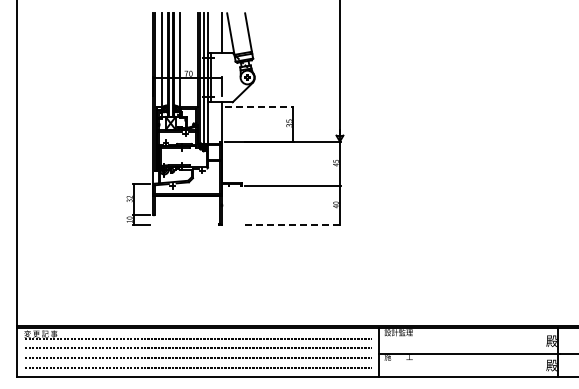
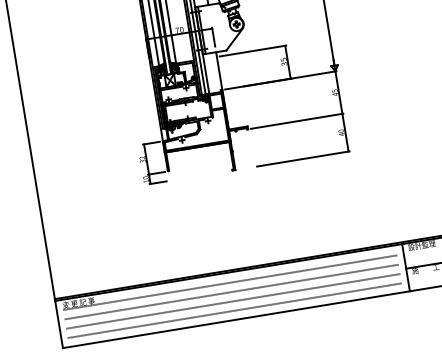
line: (259, 107) -> (252, 51), dashed -> solid
line: (293, 225) -> (304, 159), dashed -> solid

